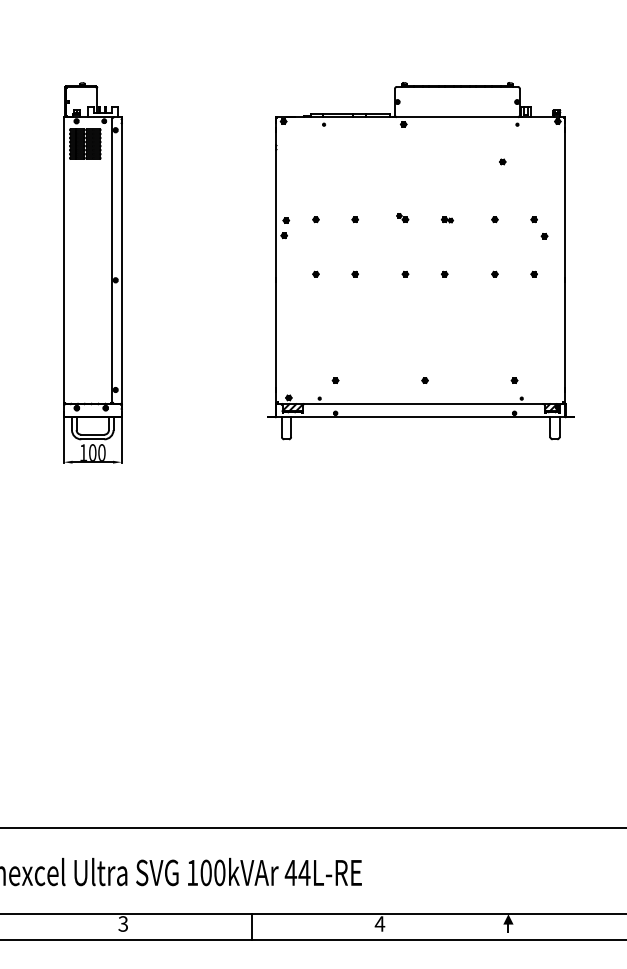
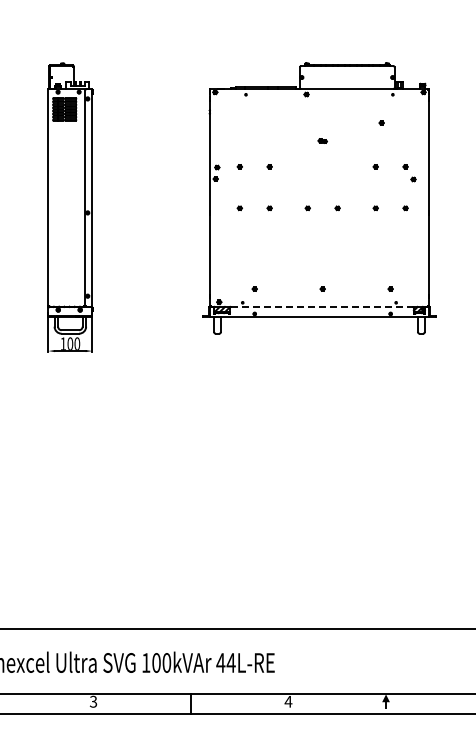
part: (402, 217) -> (305, 165), removed
part: (447, 219) -> (322, 140), moved
line: (423, 403) -> (321, 306), solid -> dashed

